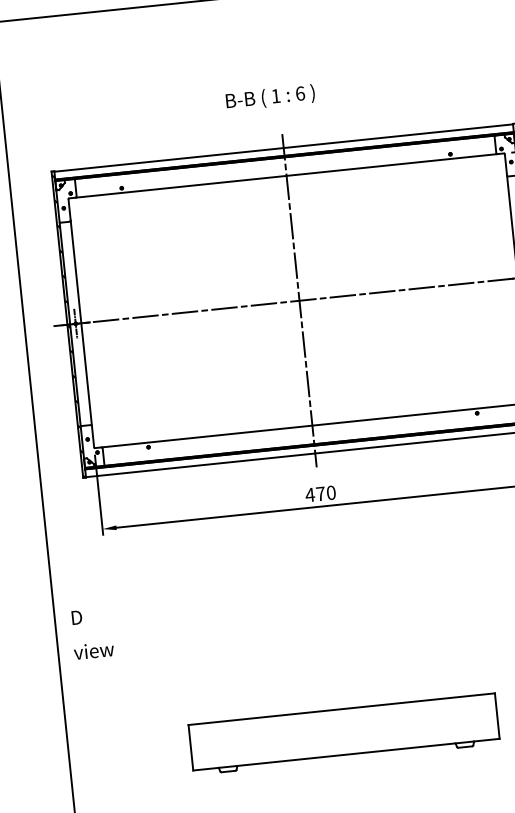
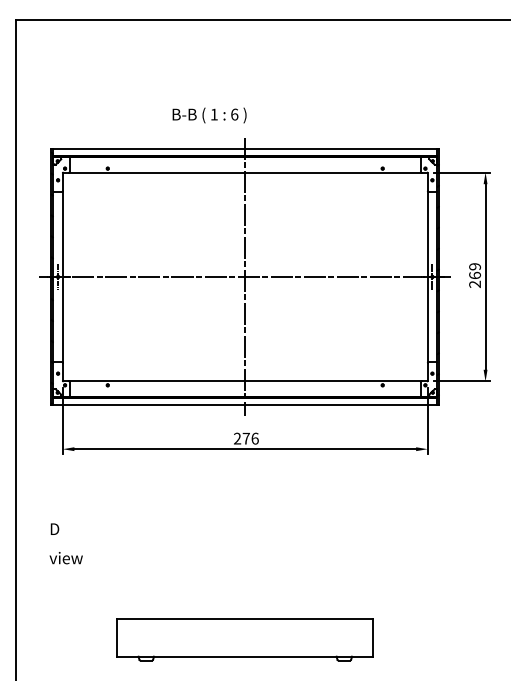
text: (270, 97) -> (209, 115), moved
text: (319, 493) -> (245, 438), 470 -> 276
text: (91, 633) -> (65, 543), moved

